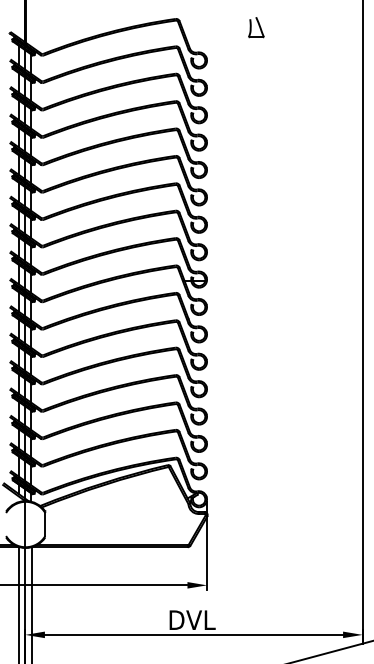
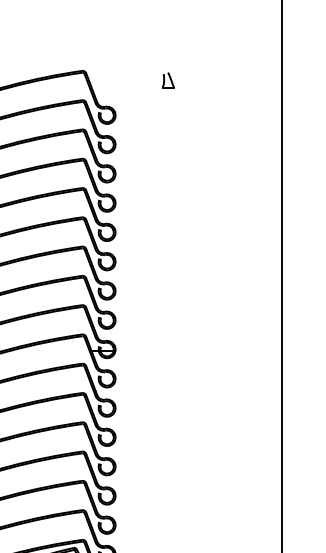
part: (256, 27) -> (168, 80), size x0.7

